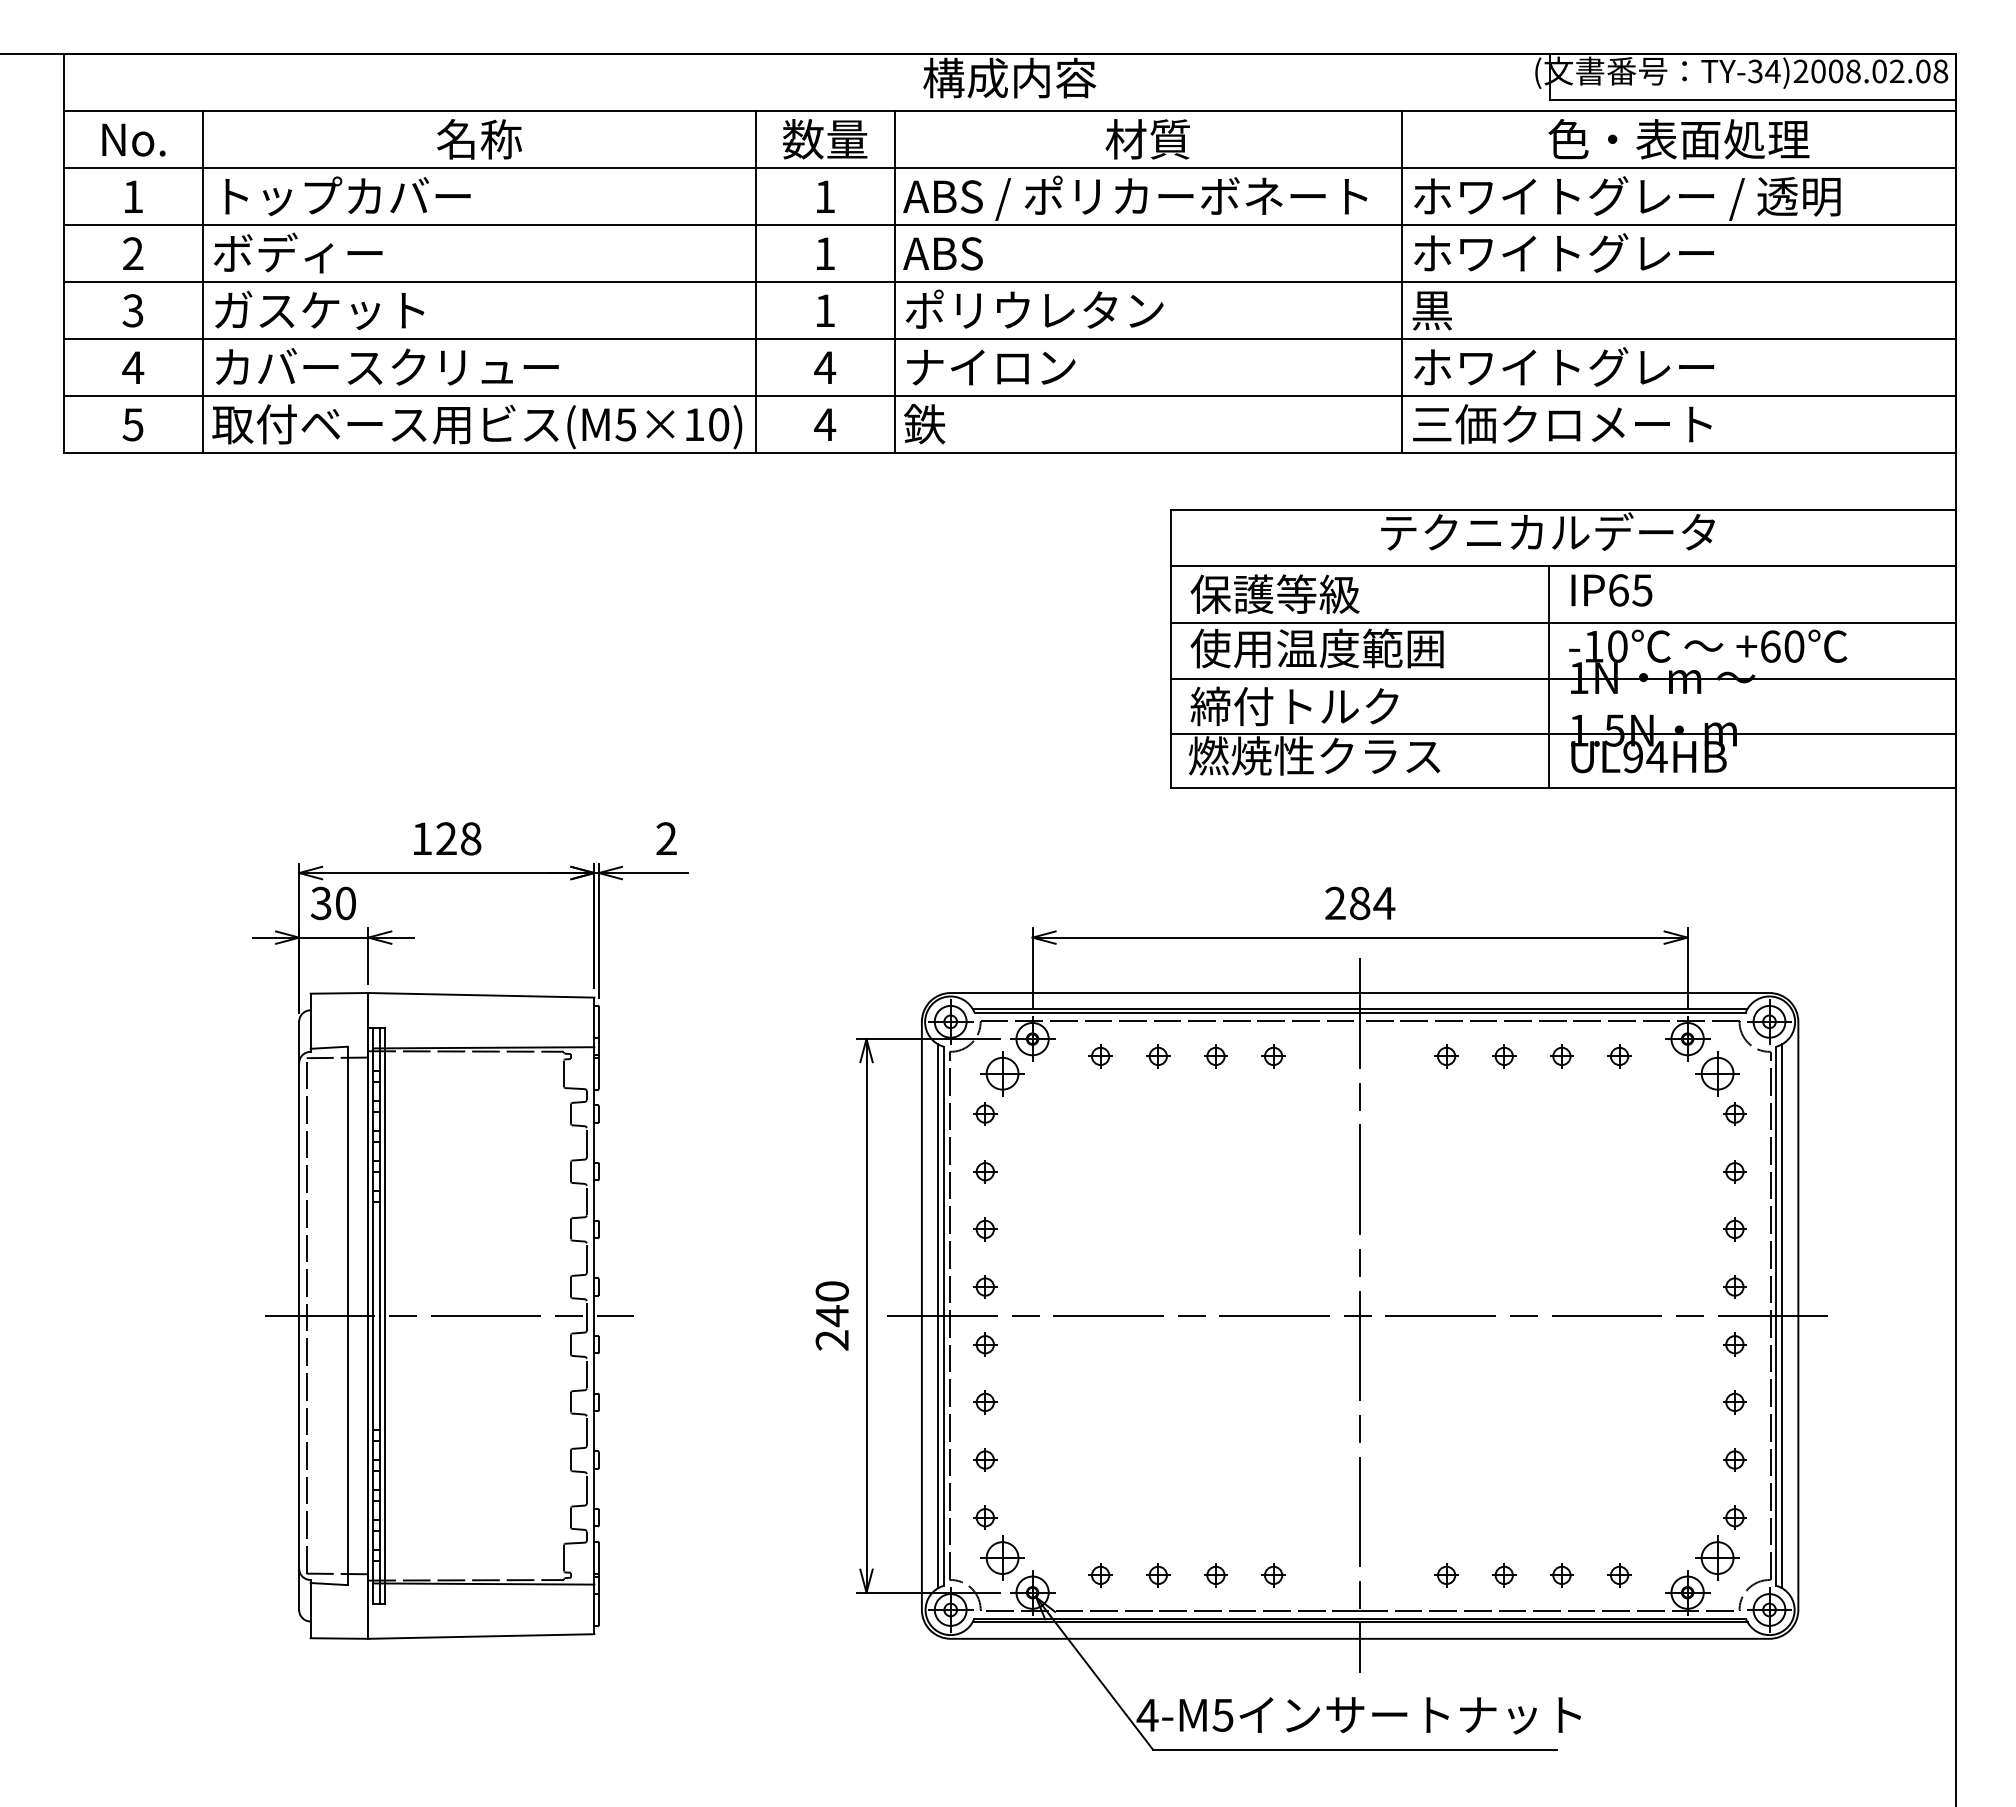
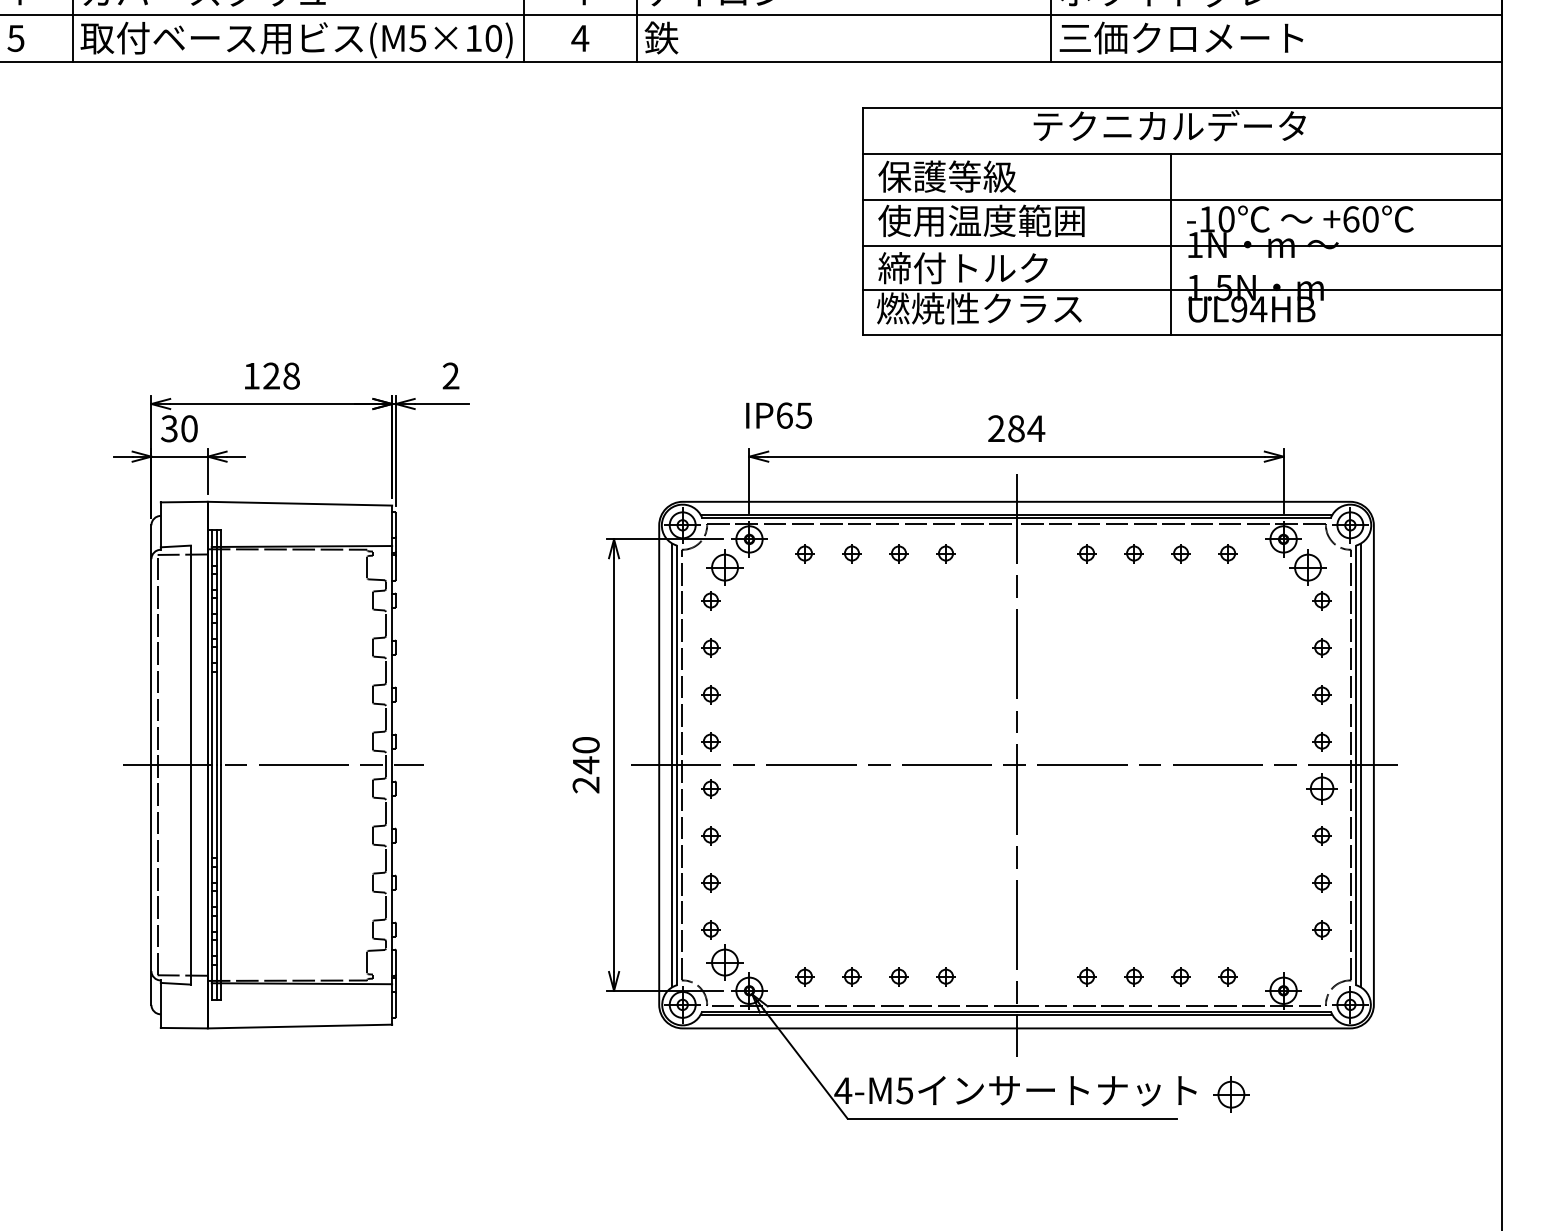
text: (1611, 590) -> (778, 415), moved
part: (1734, 1344) -> (1321, 788), size x1.6
part: (1717, 1557) -> (1231, 1094), moved

